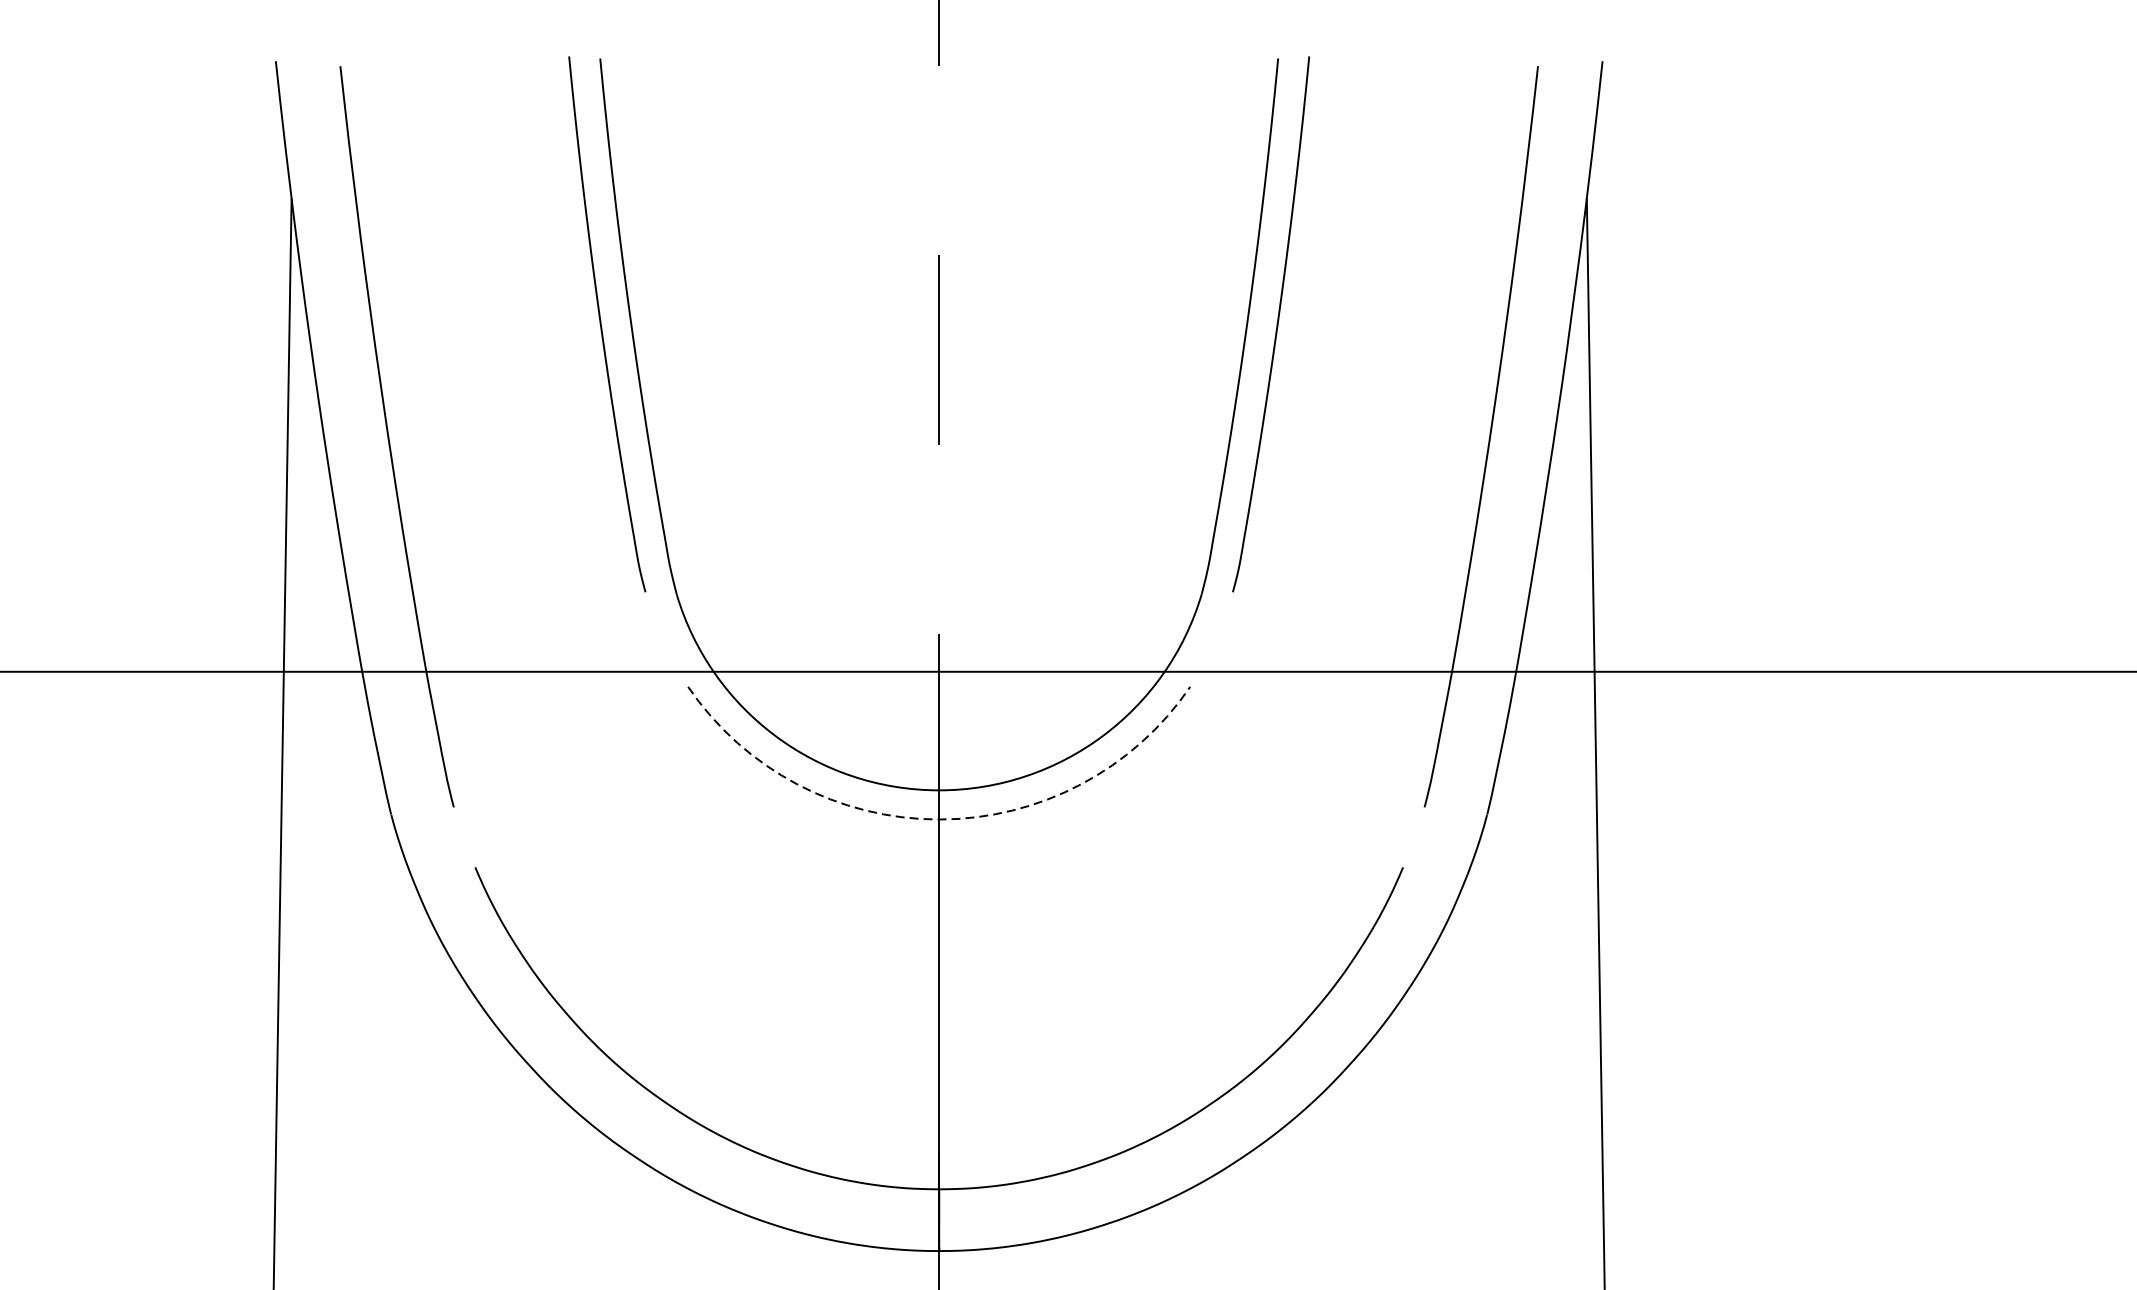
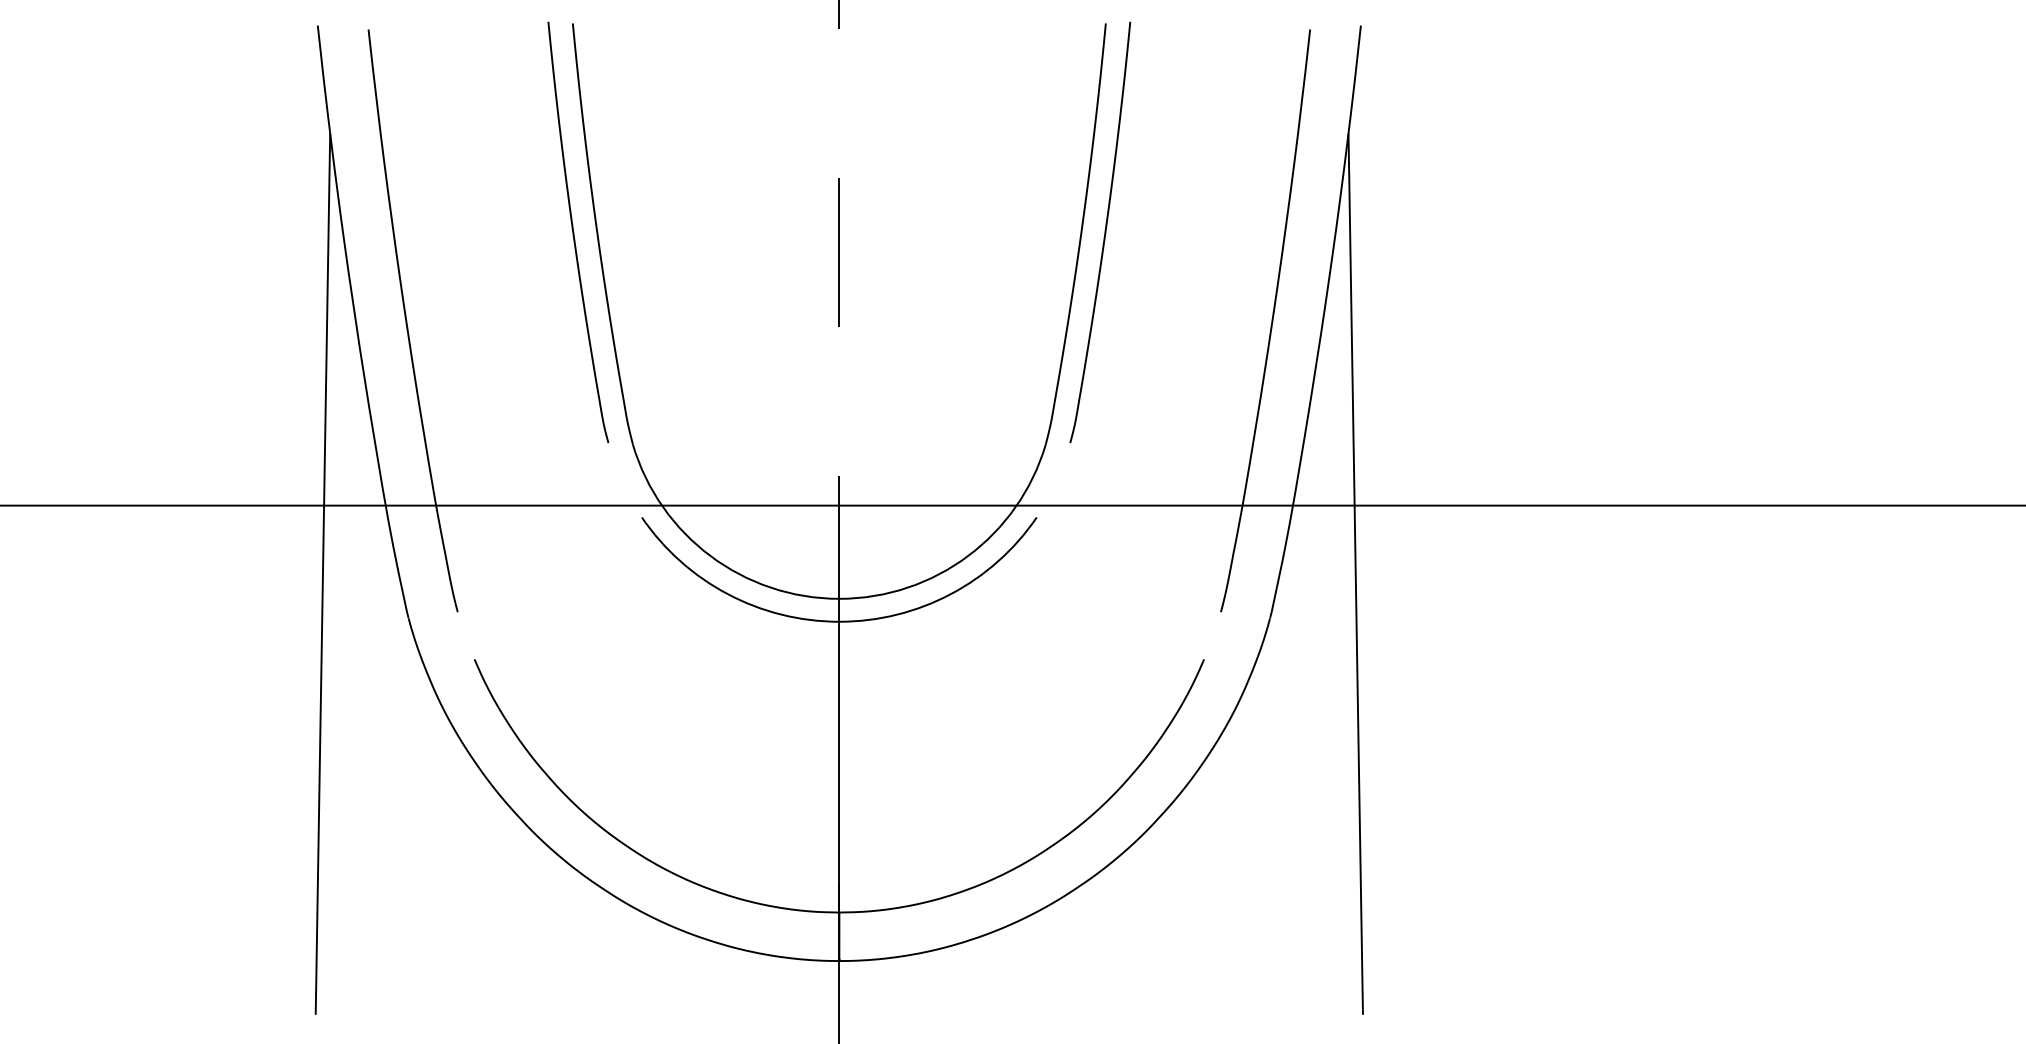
arc: (939, 819) -> (839, 621), dashed -> solid

